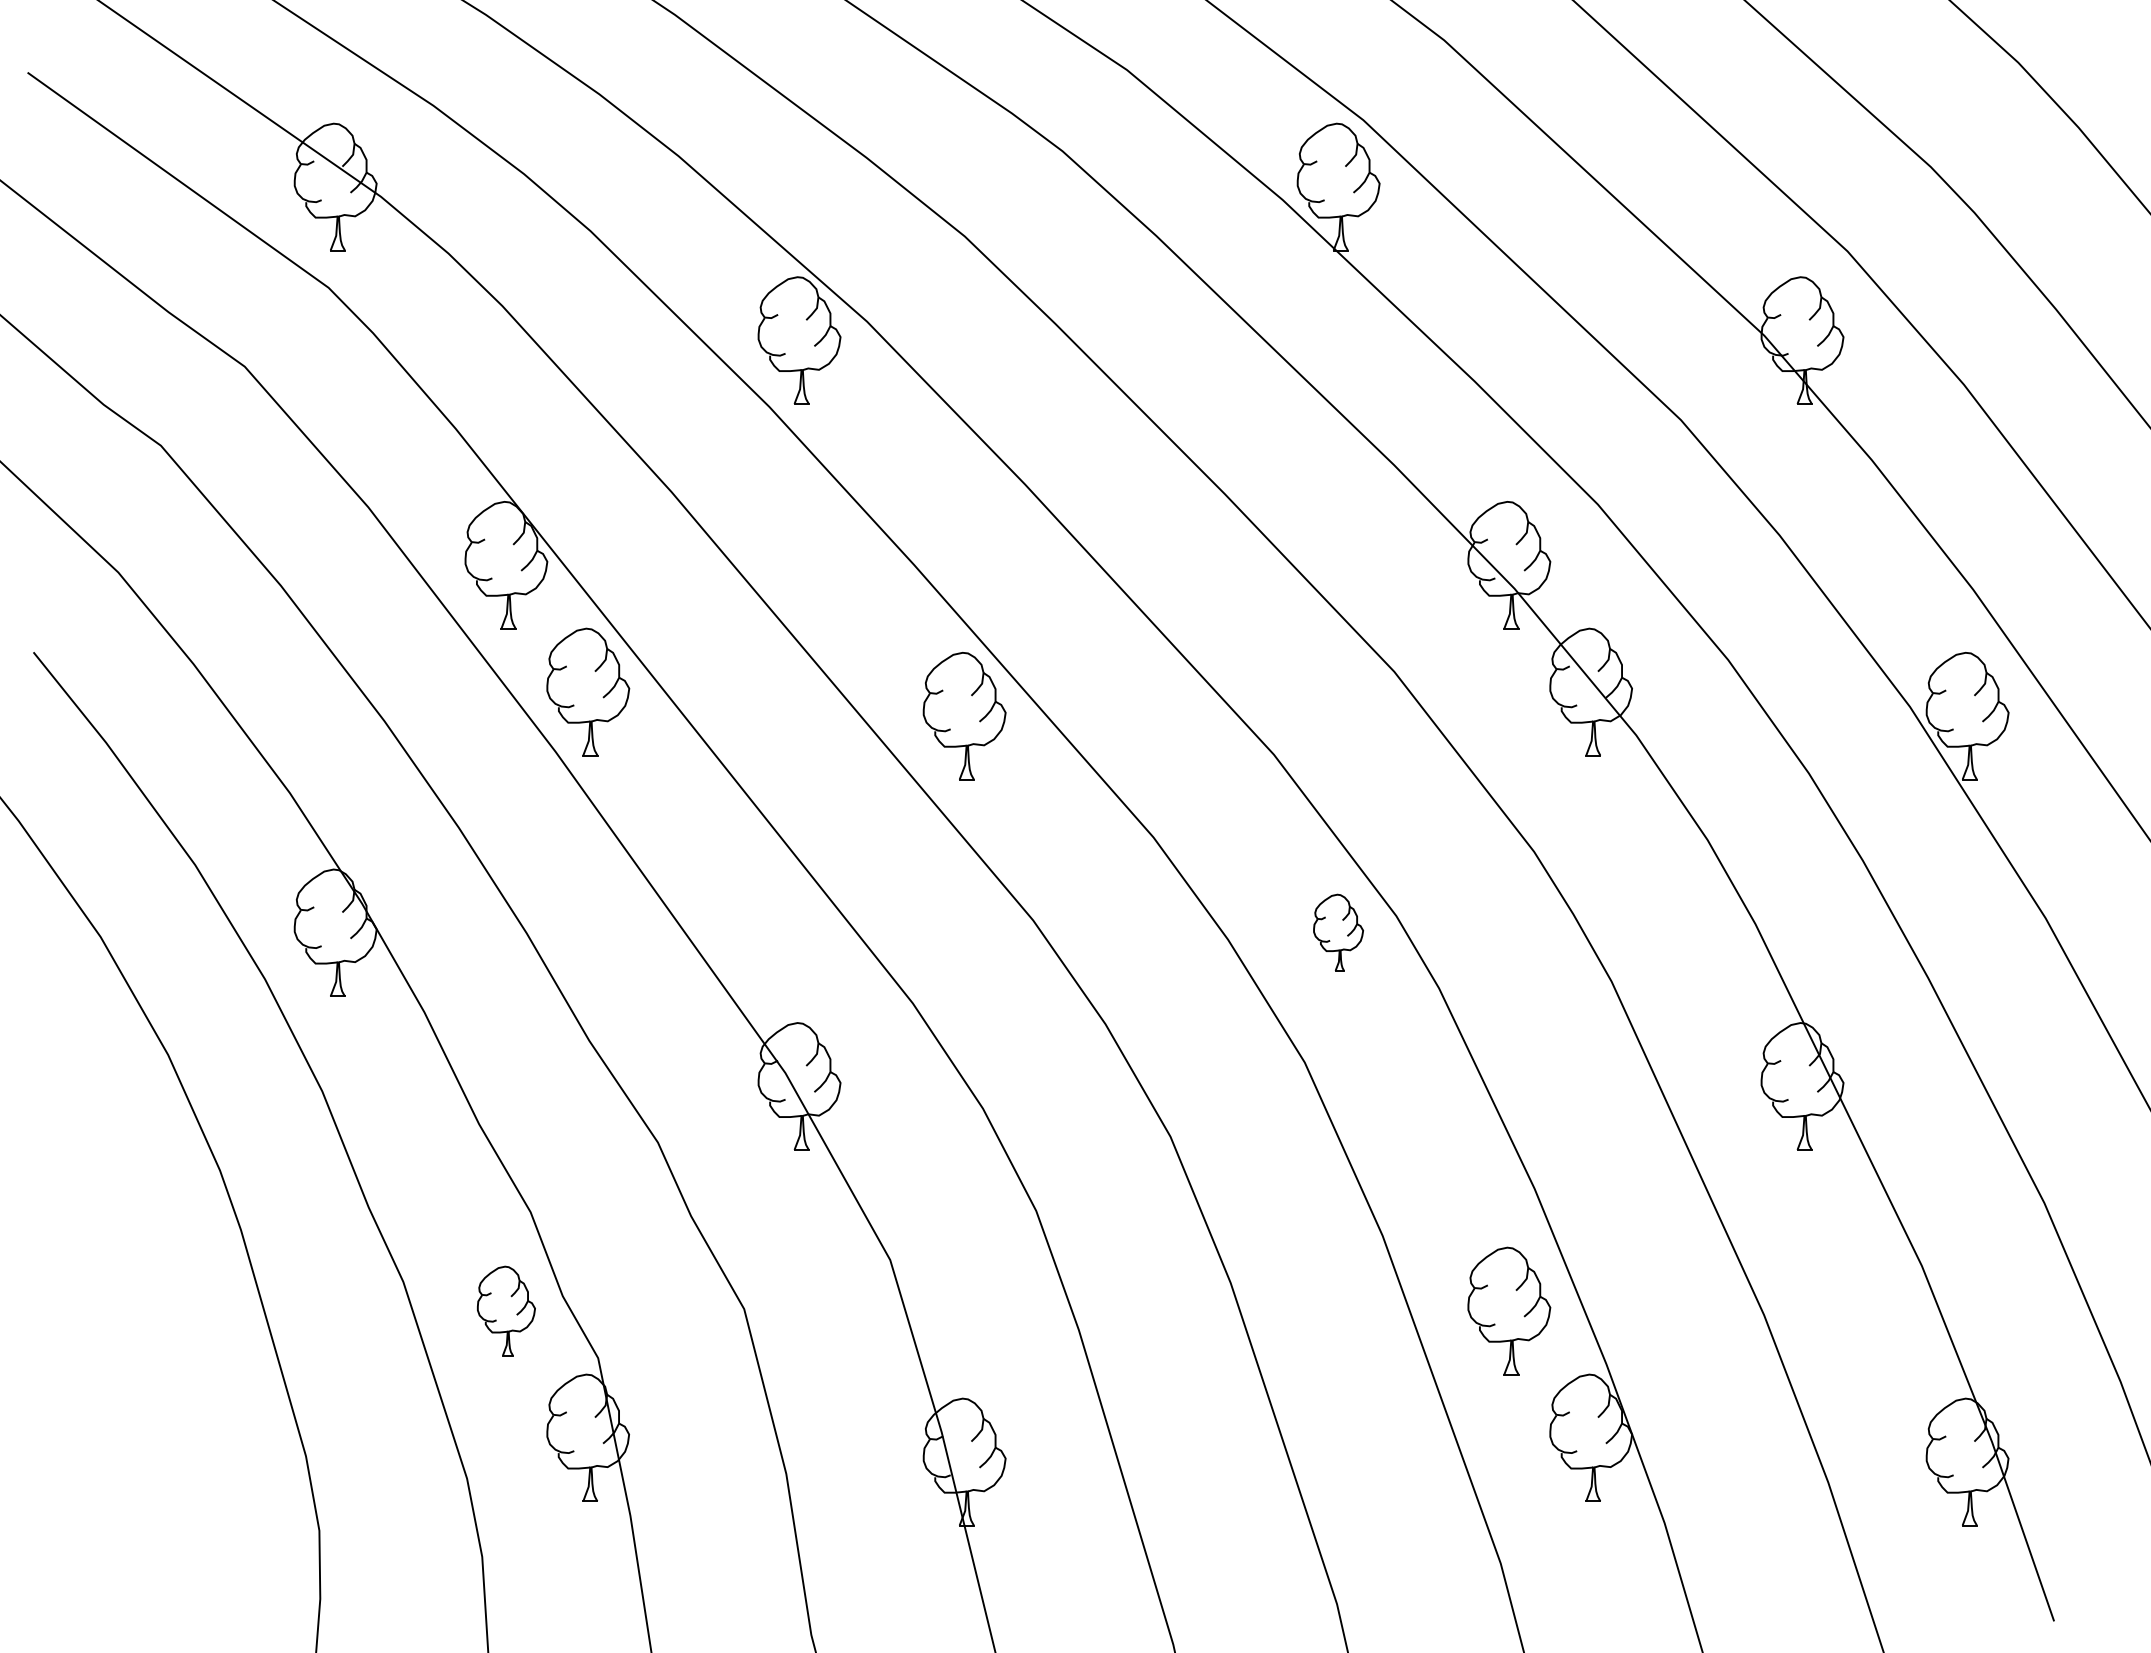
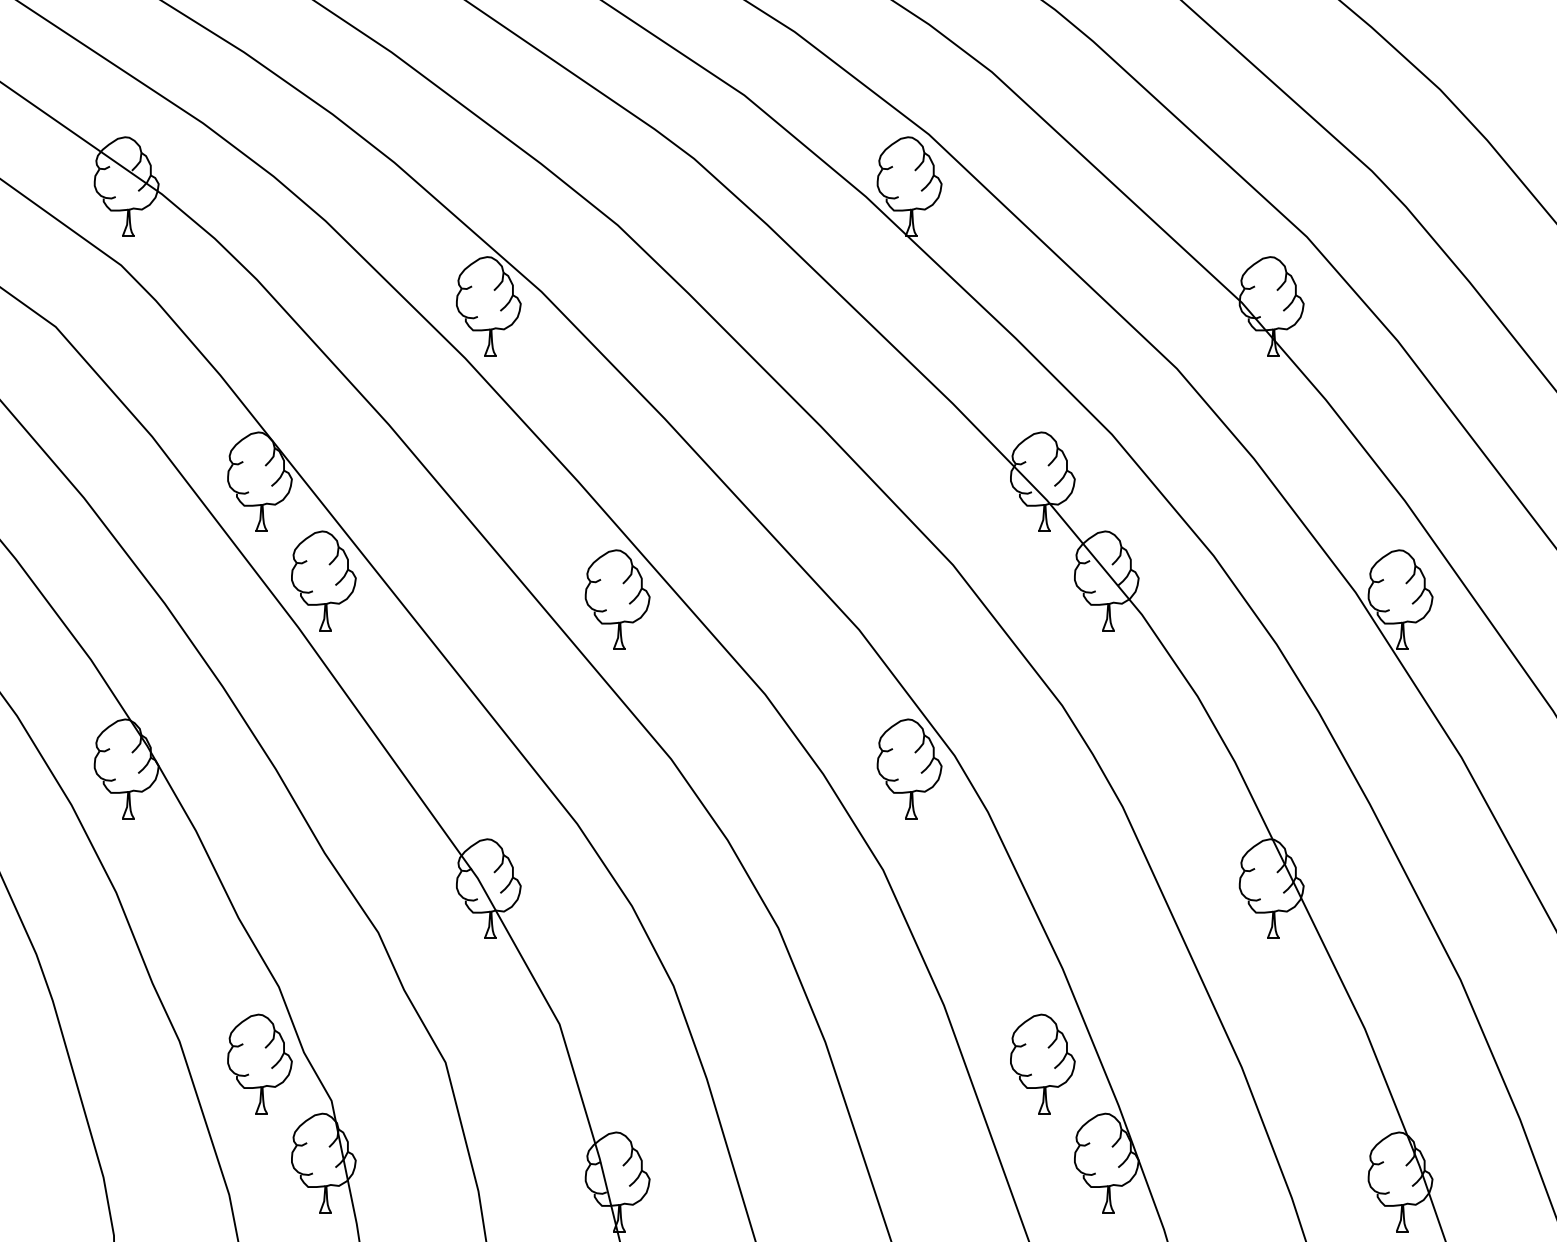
part: (1338, 932) -> (909, 768), size x1.67
part: (506, 1310) -> (260, 1063), size x1.43

